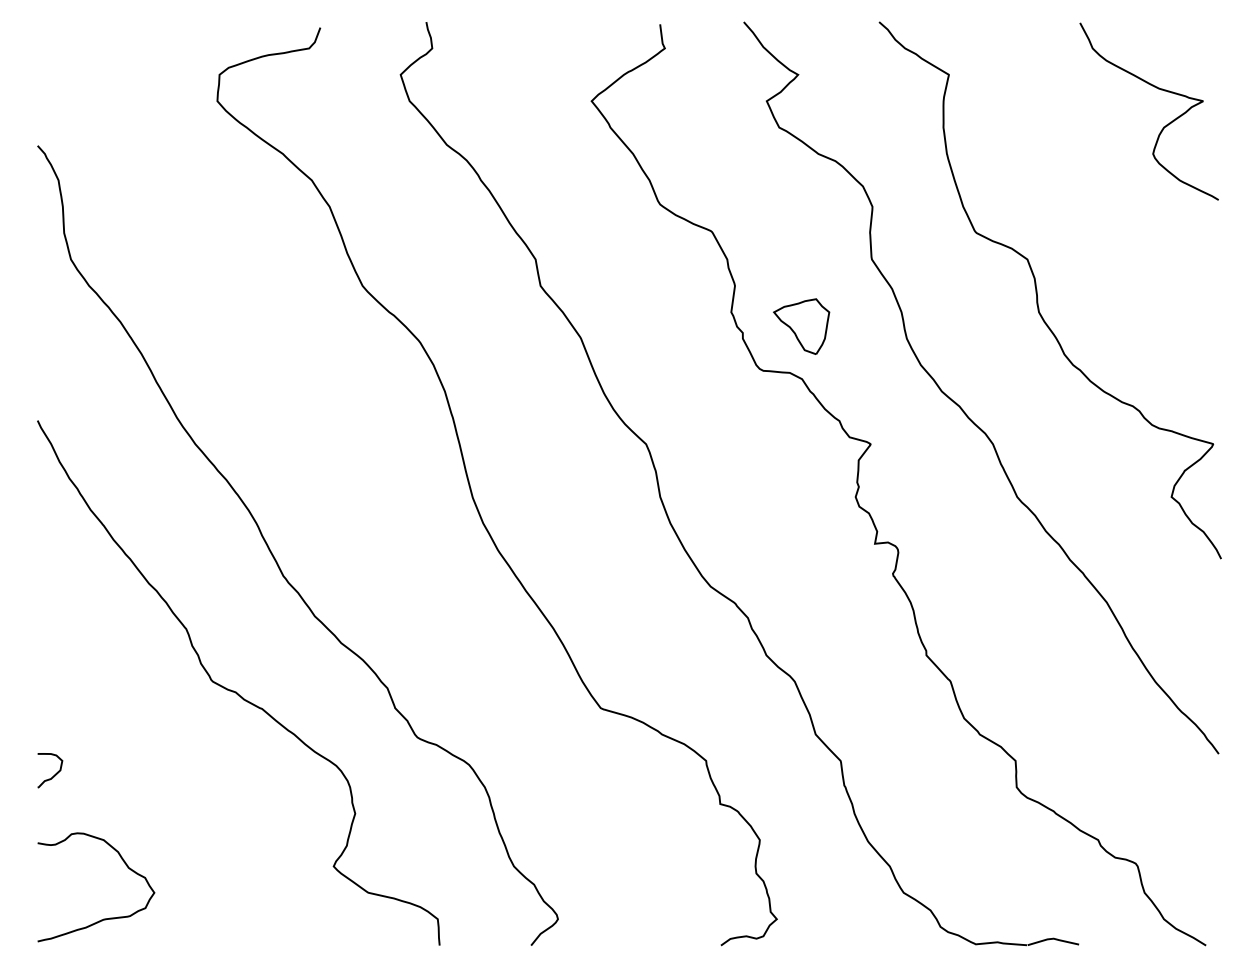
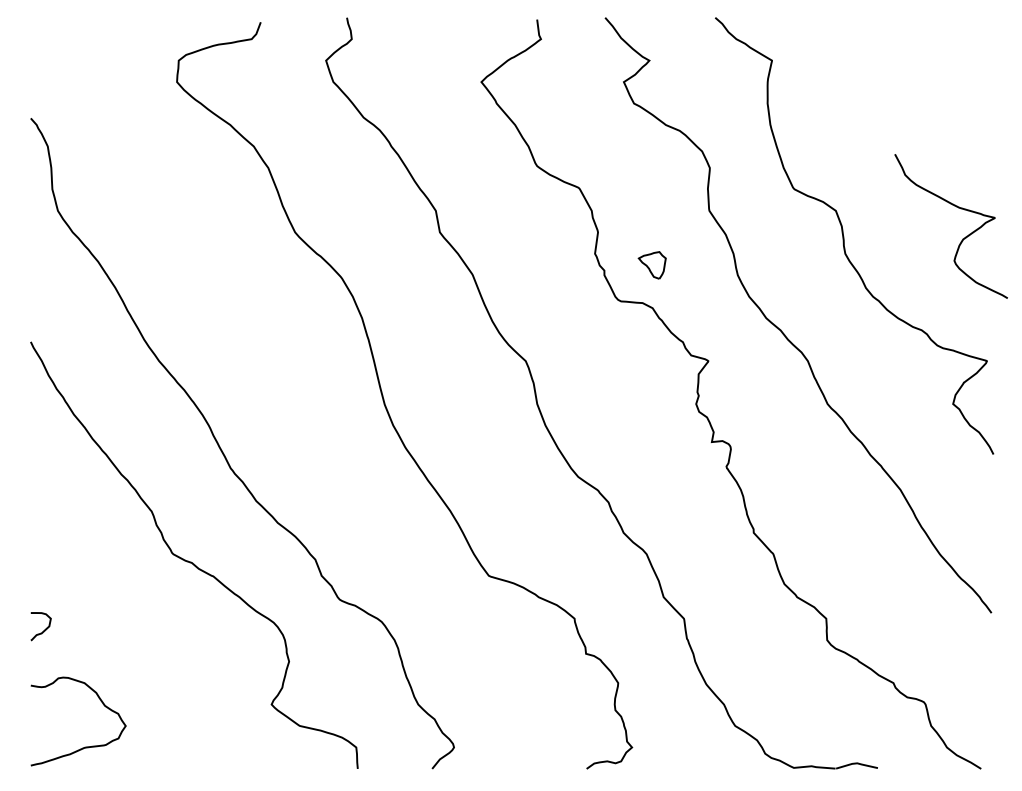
curve: (1163, 126) -> (962, 238), moved
part: (801, 326) -> (652, 265), size x0.6

